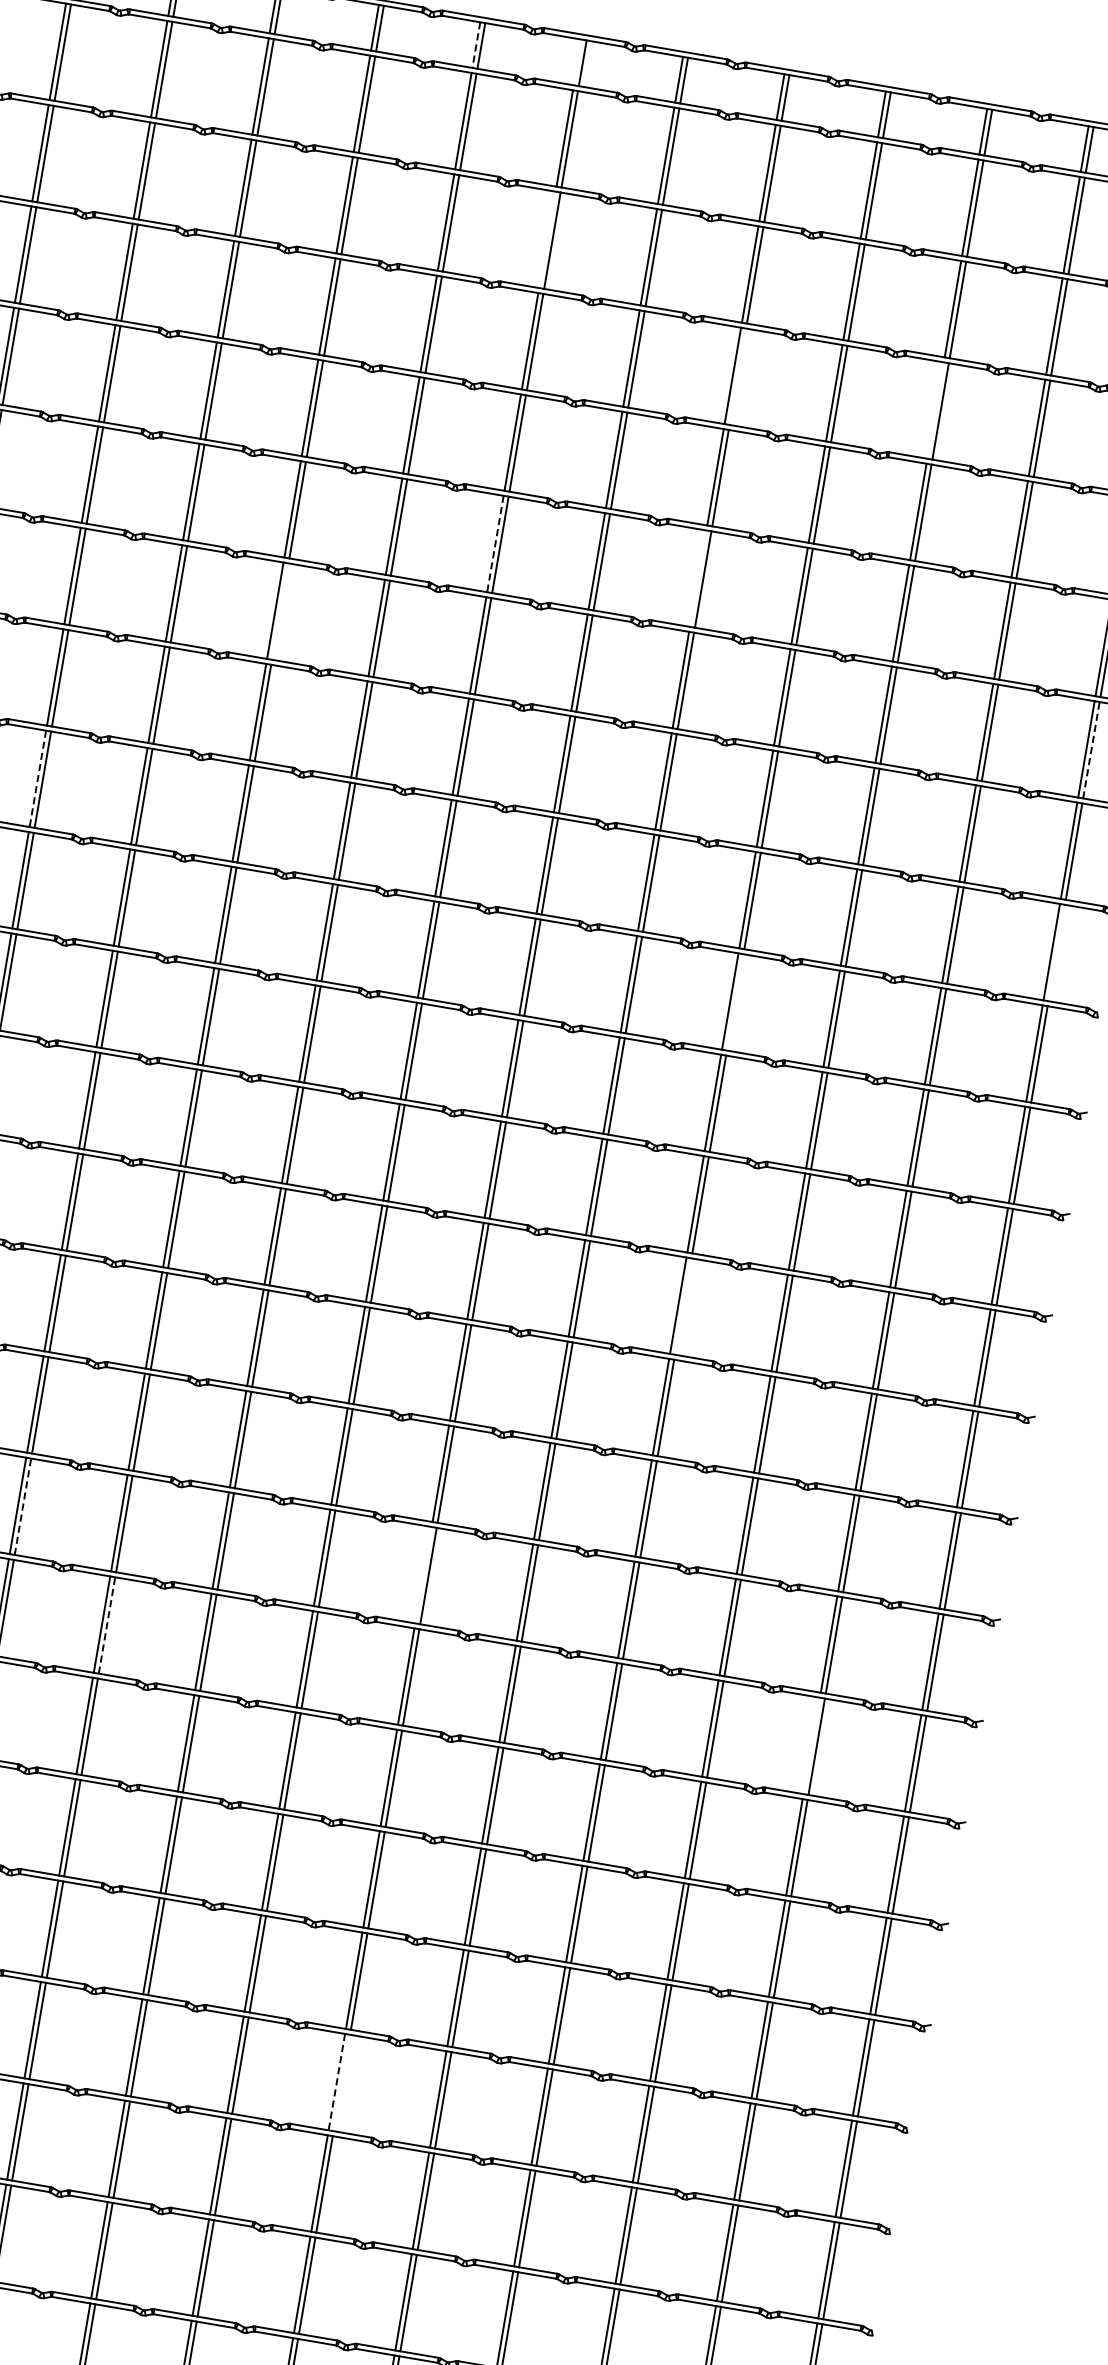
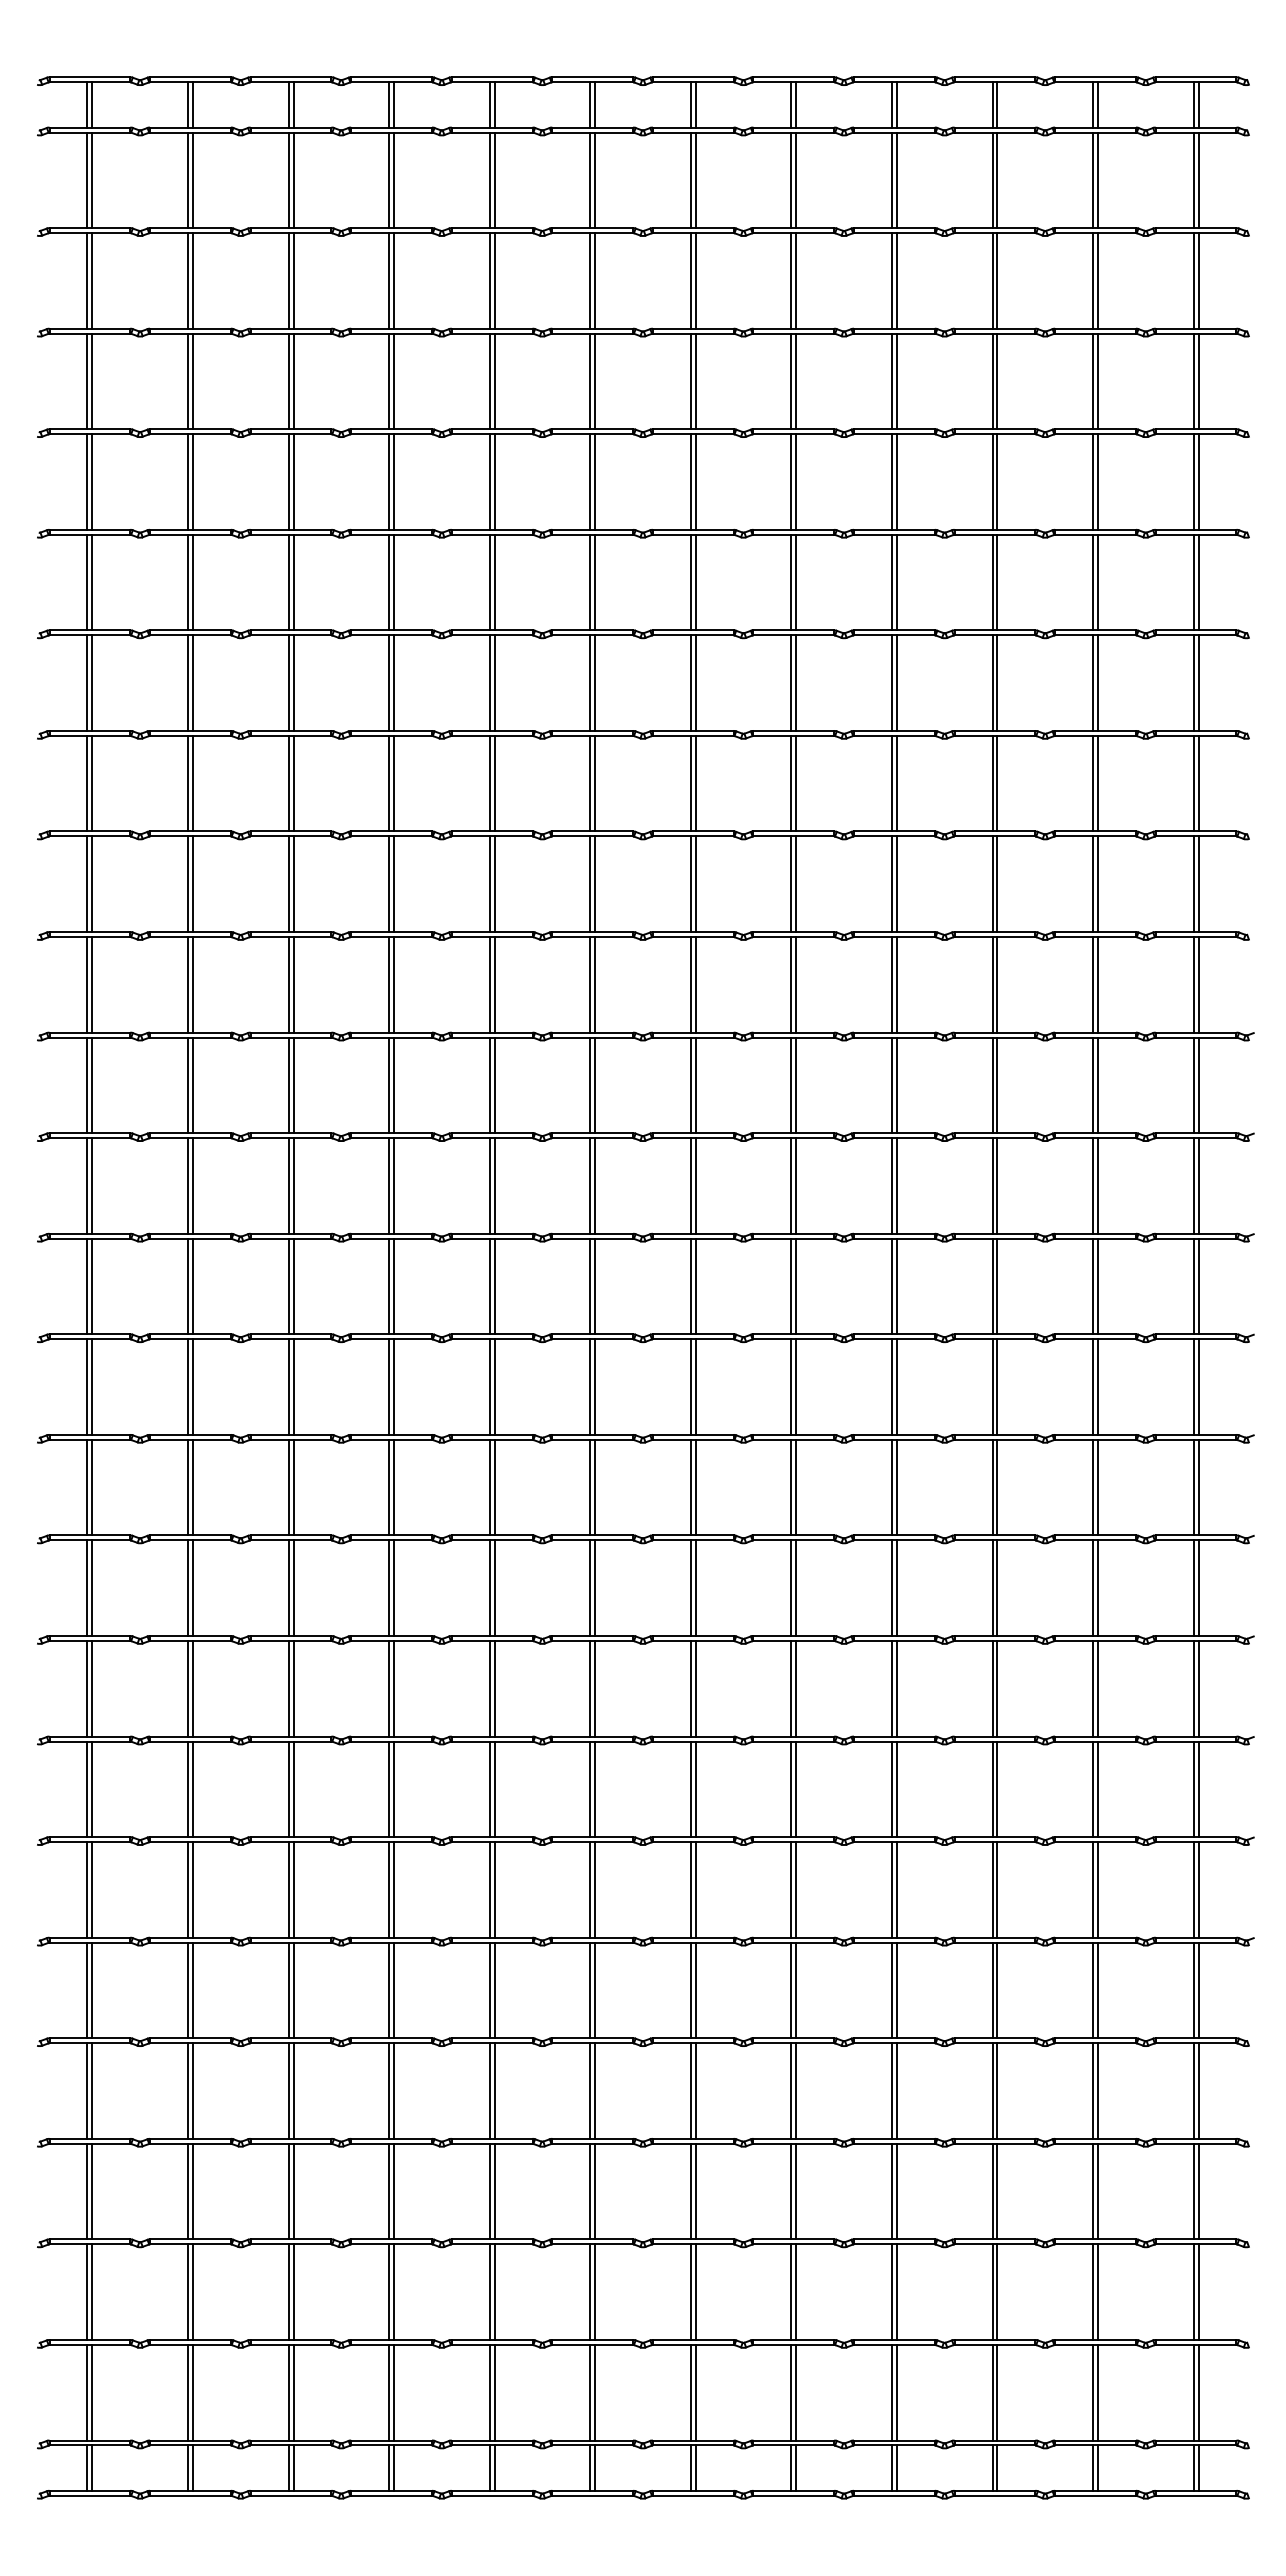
line: (476, 44) -> (489, 104), dashed -> solid
line: (578, 62) -> (590, 104), added
line: (547, 239) -> (590, 280), added
line: (738, 376) -> (796, 381), added
line: (935, 410) -> (992, 381), added
line: (495, 544) -> (590, 582), dashed -> solid
line: (698, 578) -> (791, 582), added
line: (280, 611) -> (394, 682), added
line: (1091, 750) -> (1198, 683), dashed -> solid
line: (37, 779) -> (187, 884), dashed -> solid
line: (1056, 953) -> (1198, 884), added
line: (734, 1002) -> (896, 984), added
line: (682, 1306) -> (896, 1286), added
line: (22, 1507) -> (293, 1588), dashed -> solid
line: (423, 1575) -> (690, 1588), added
line: (107, 1625) -> (394, 1688), dashed -> solid
line: (812, 1745) -> (1093, 1688), added
line: (336, 2082) -> (690, 2091), dashed -> solid
line: (341, 2082) -> (695, 2090), added

